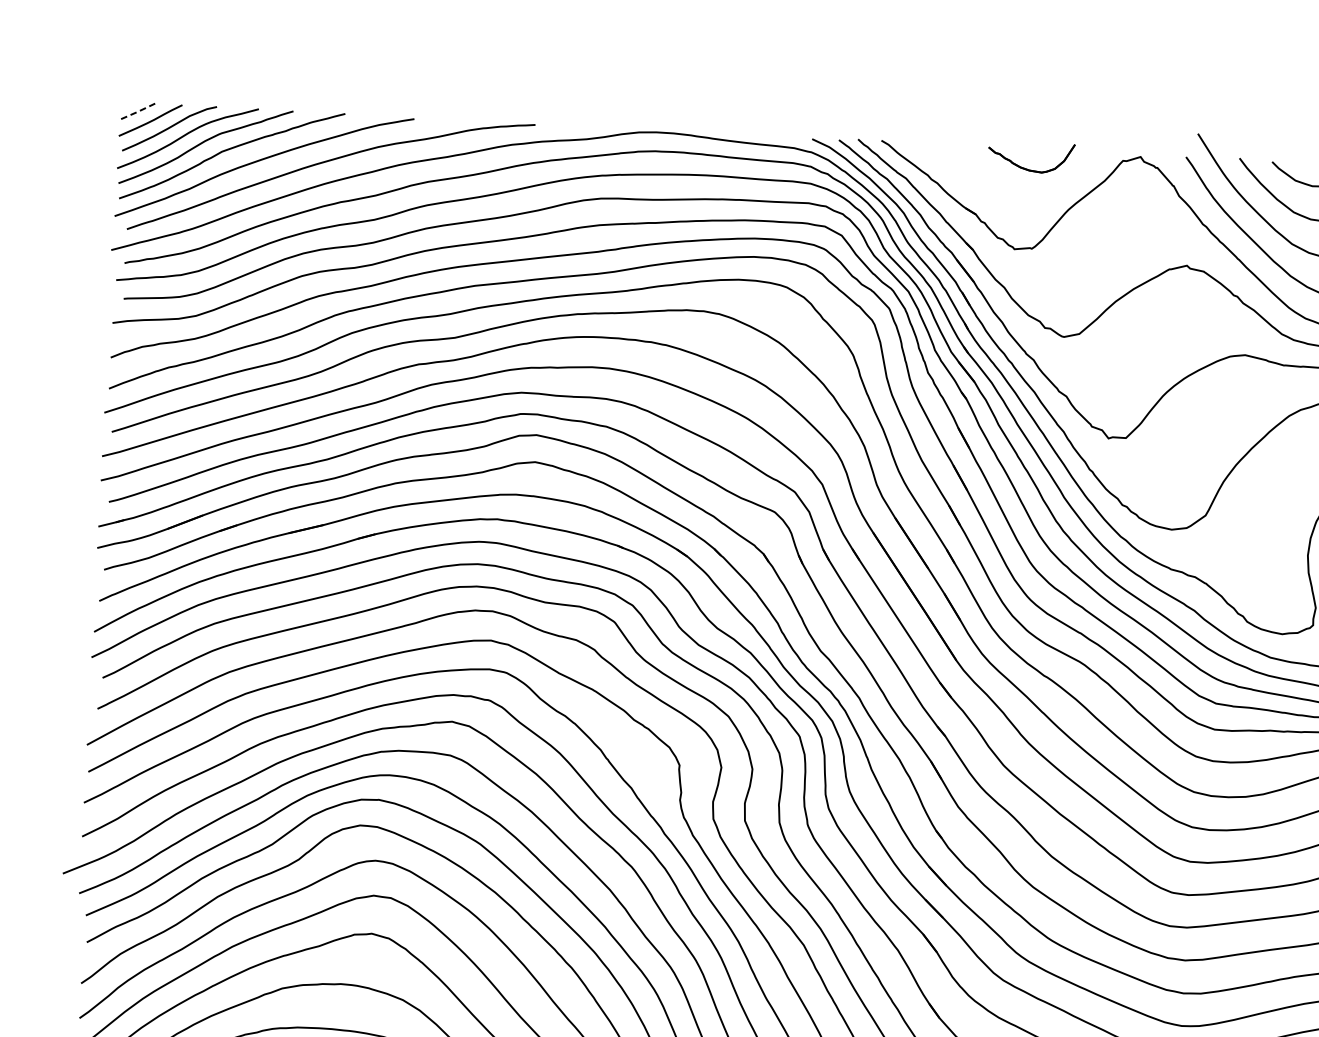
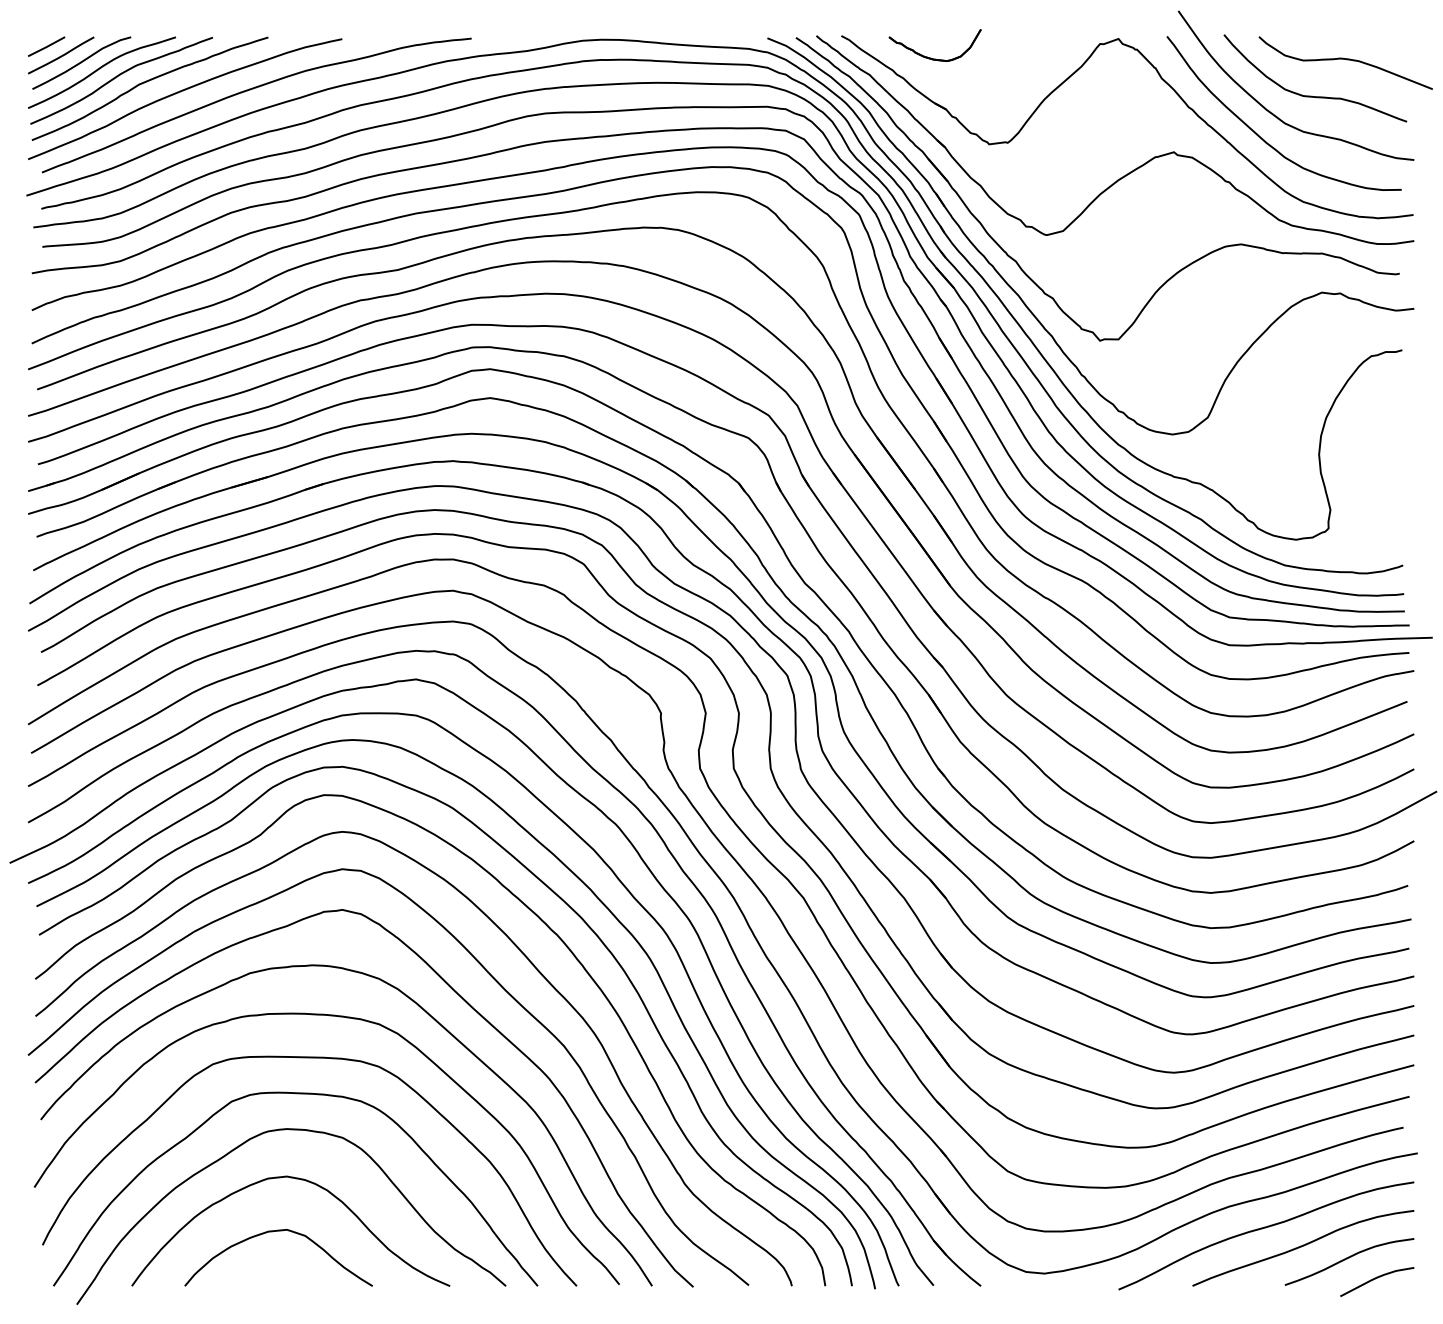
line: (137, 112) -> (46, 47), dashed -> solid
part: (1027, 168) -> (931, 57), moved

